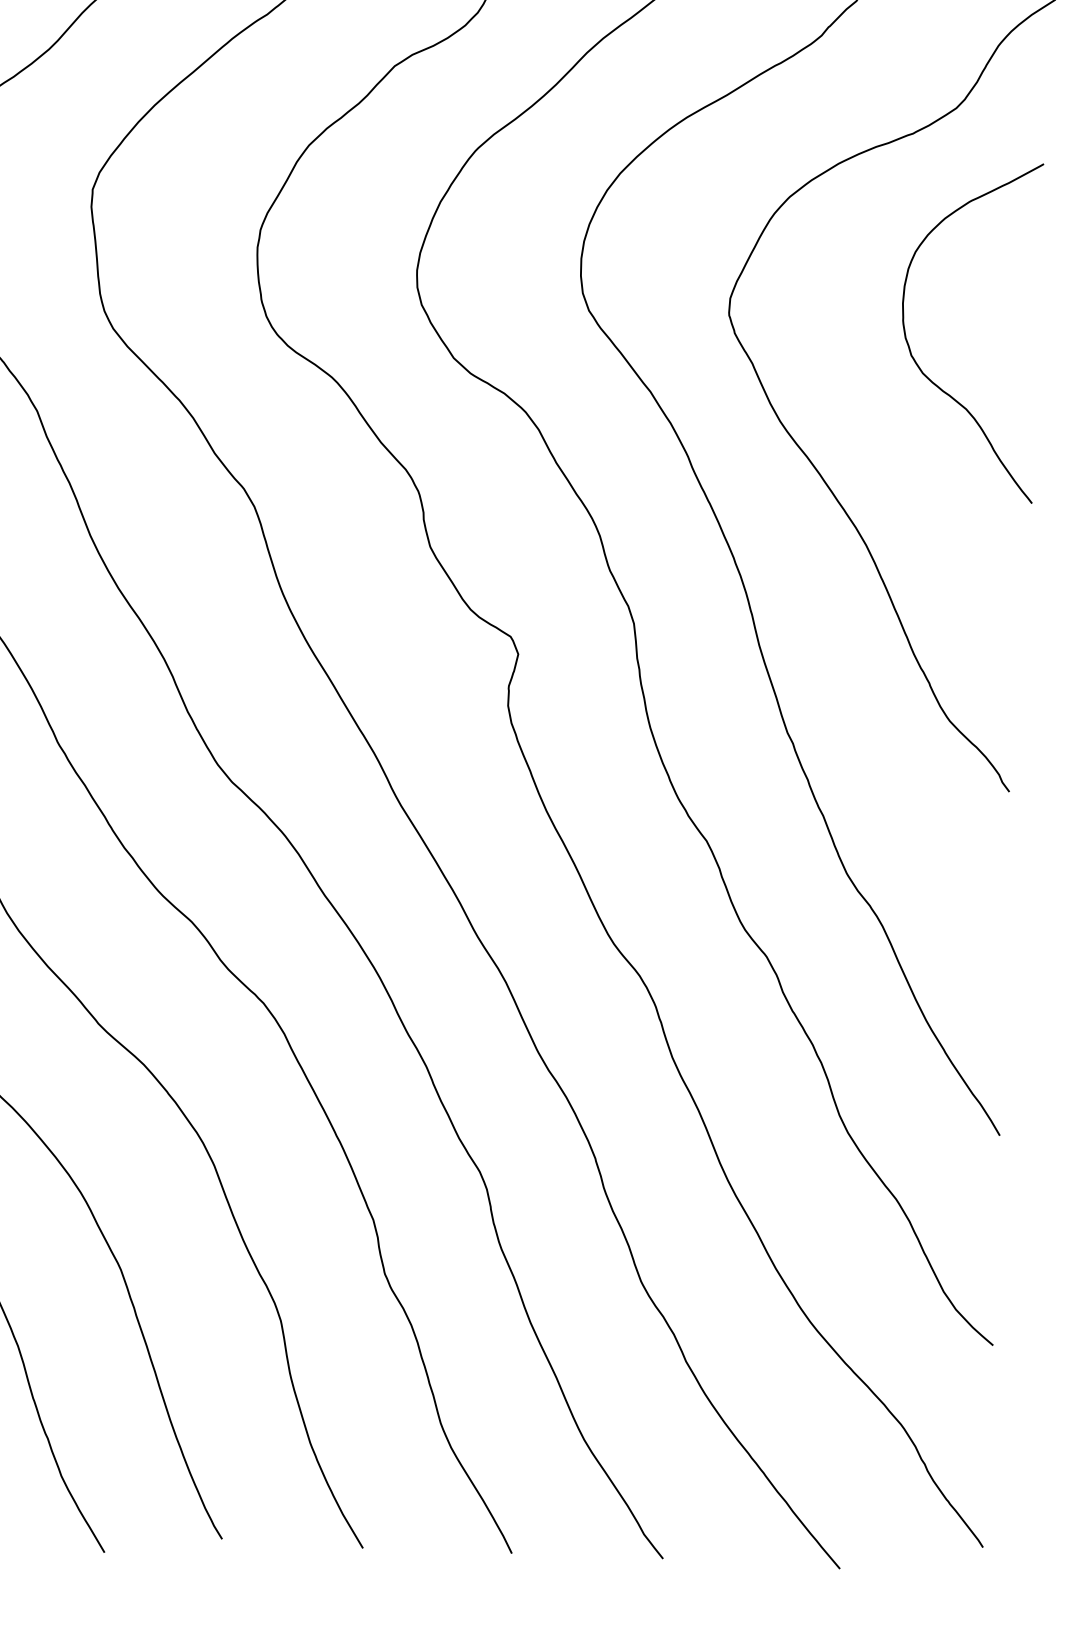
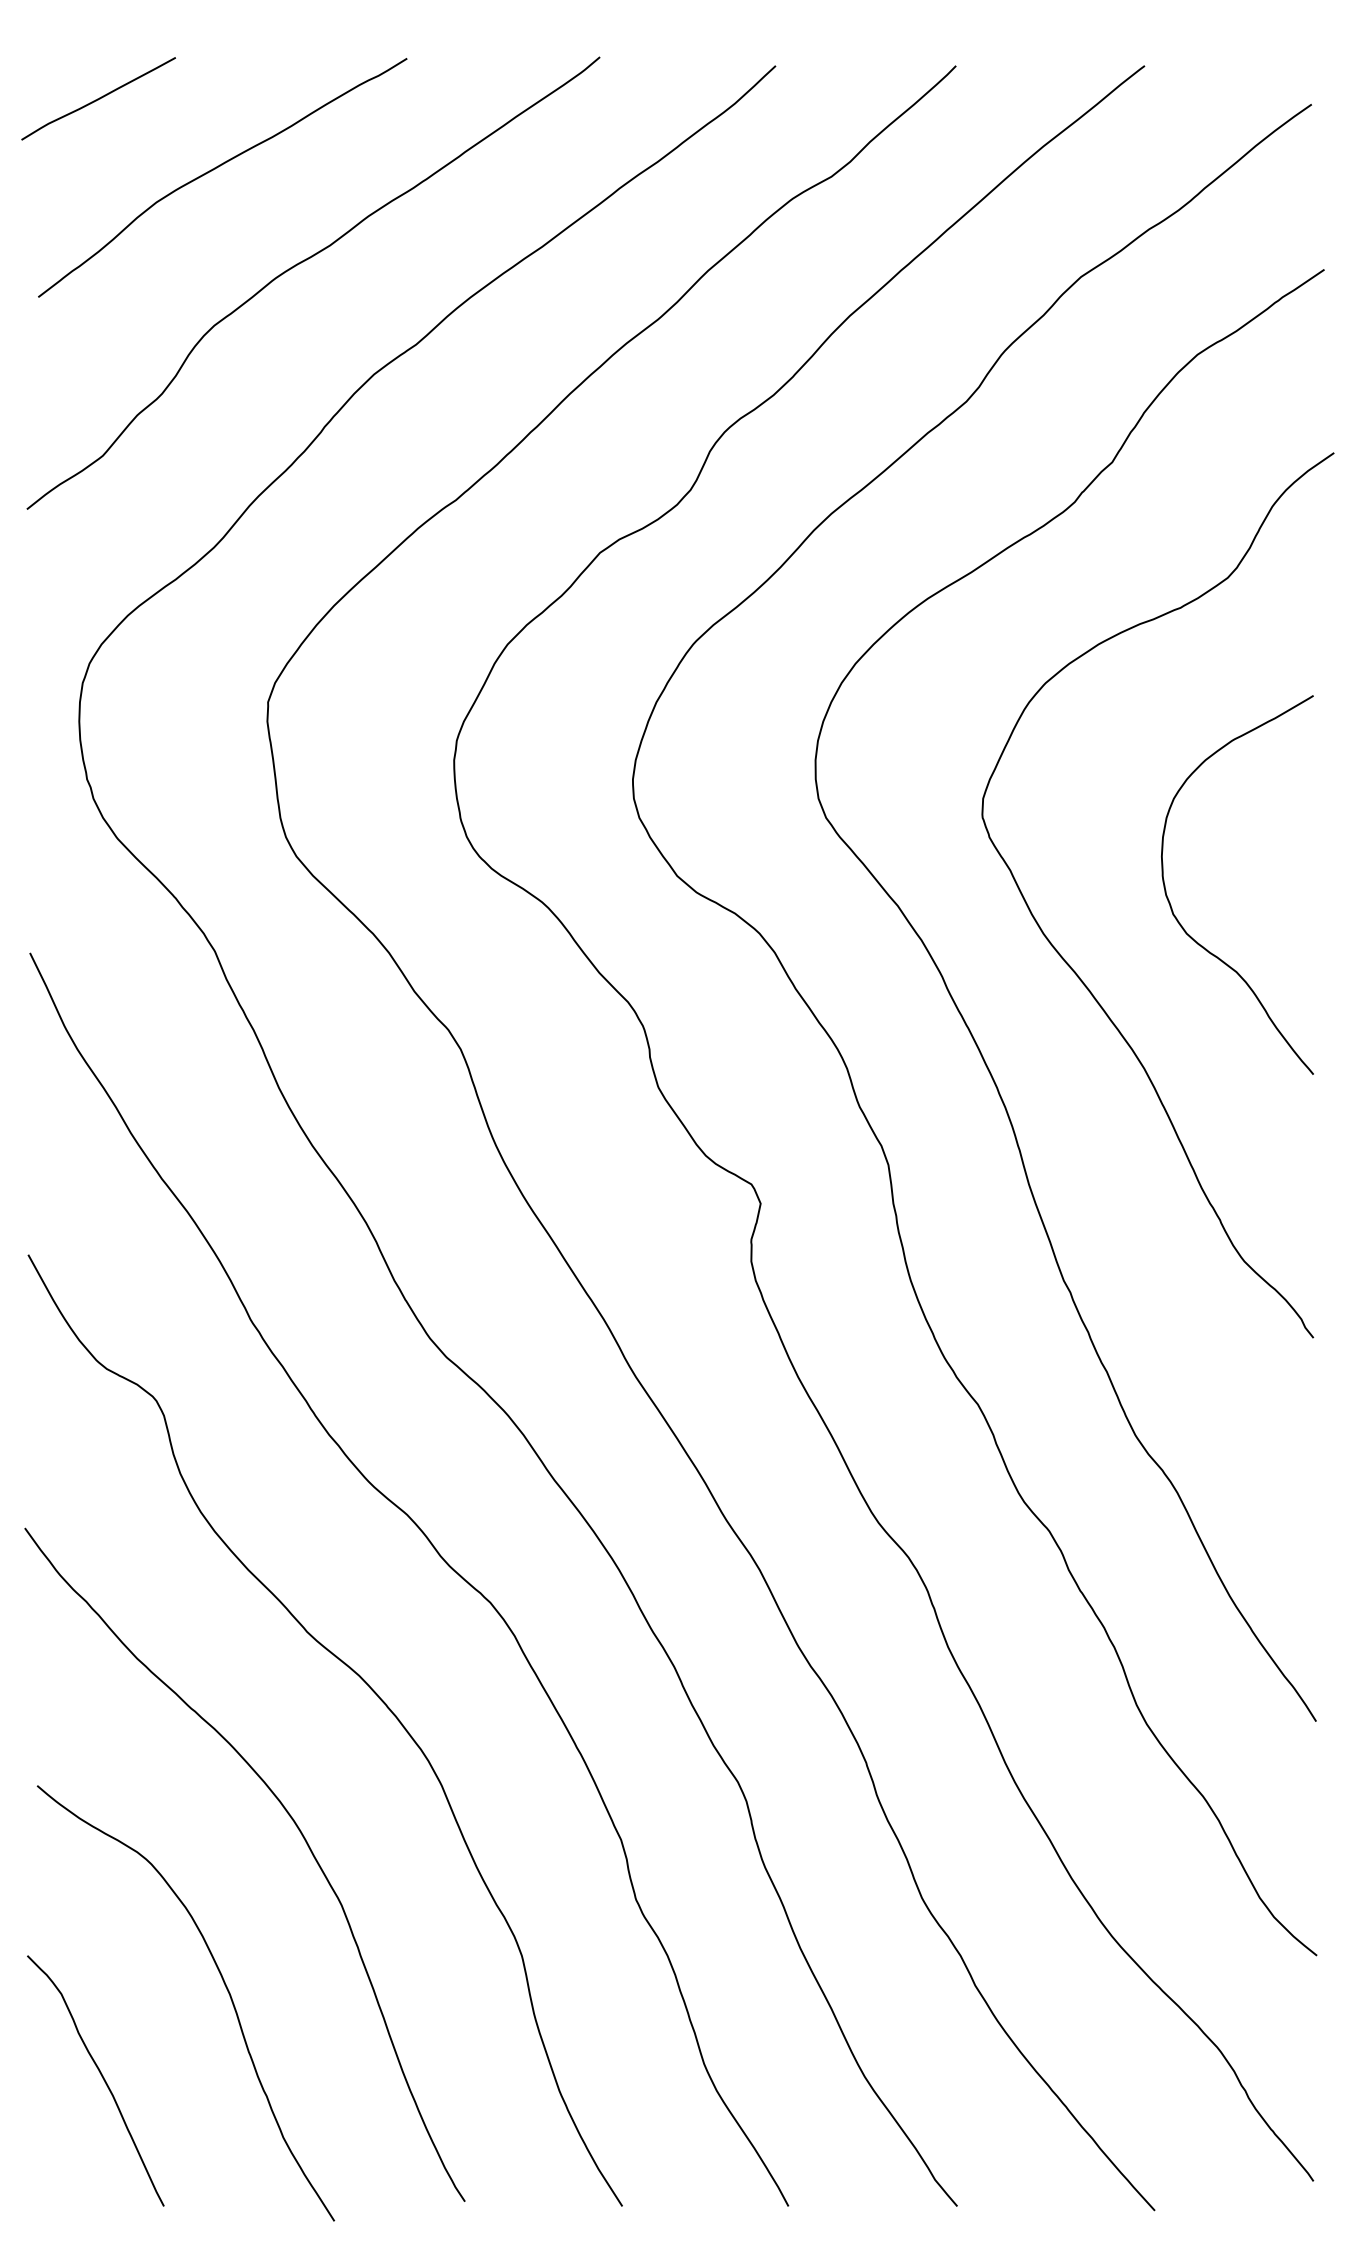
curve: (916, 362) -> (1179, 921), moved

